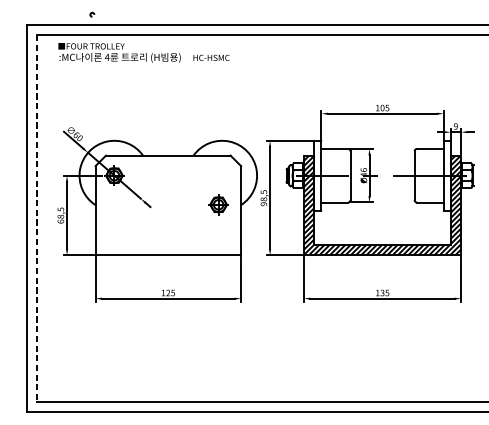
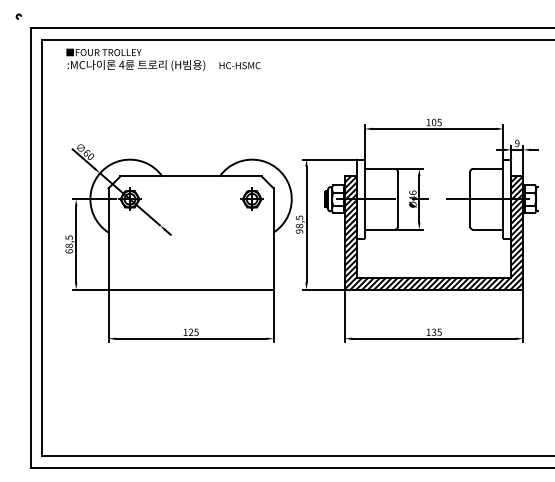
arc: (92, 13) -> (18, 15), moved
part: (218, 204) -> (251, 198), moved
line: (37, 219) -> (42, 248), dashed -> solid

